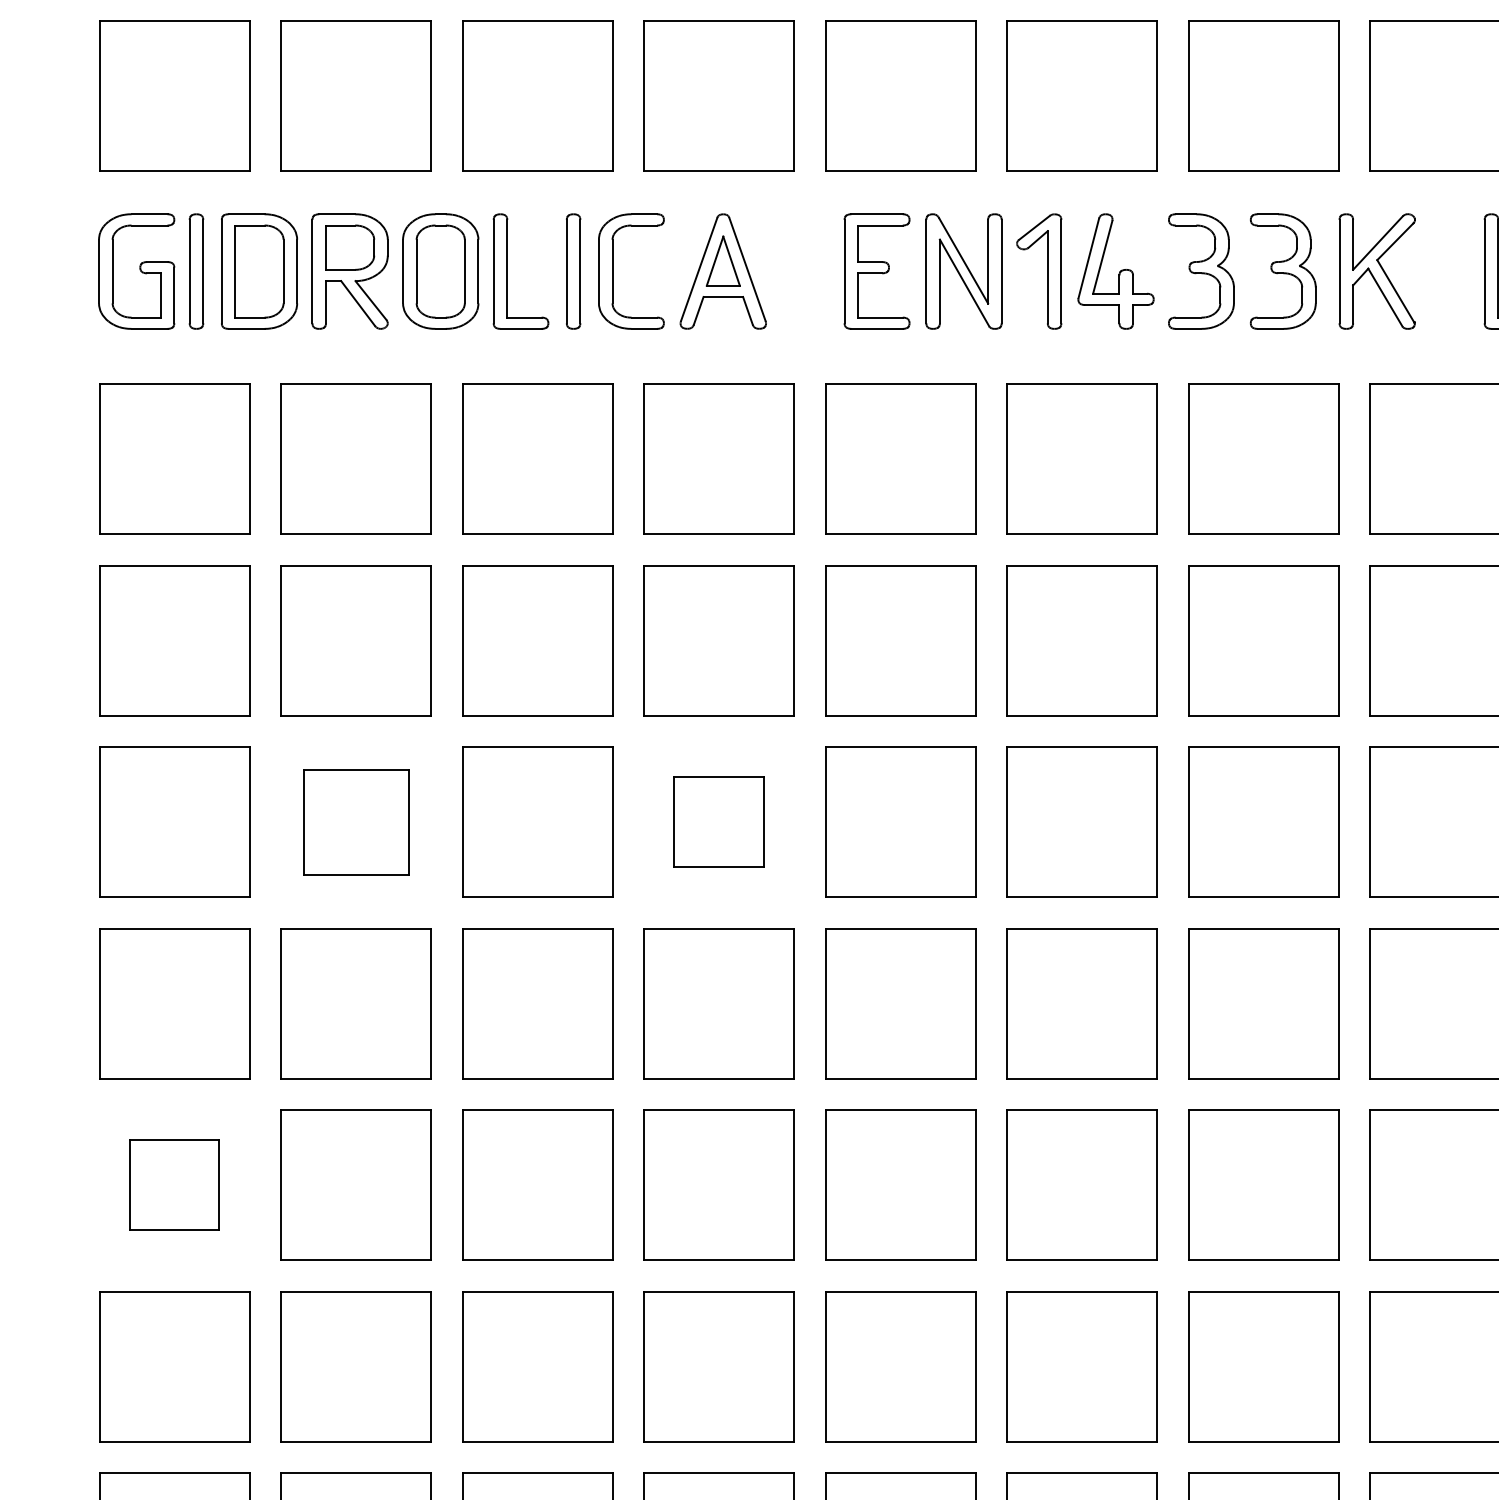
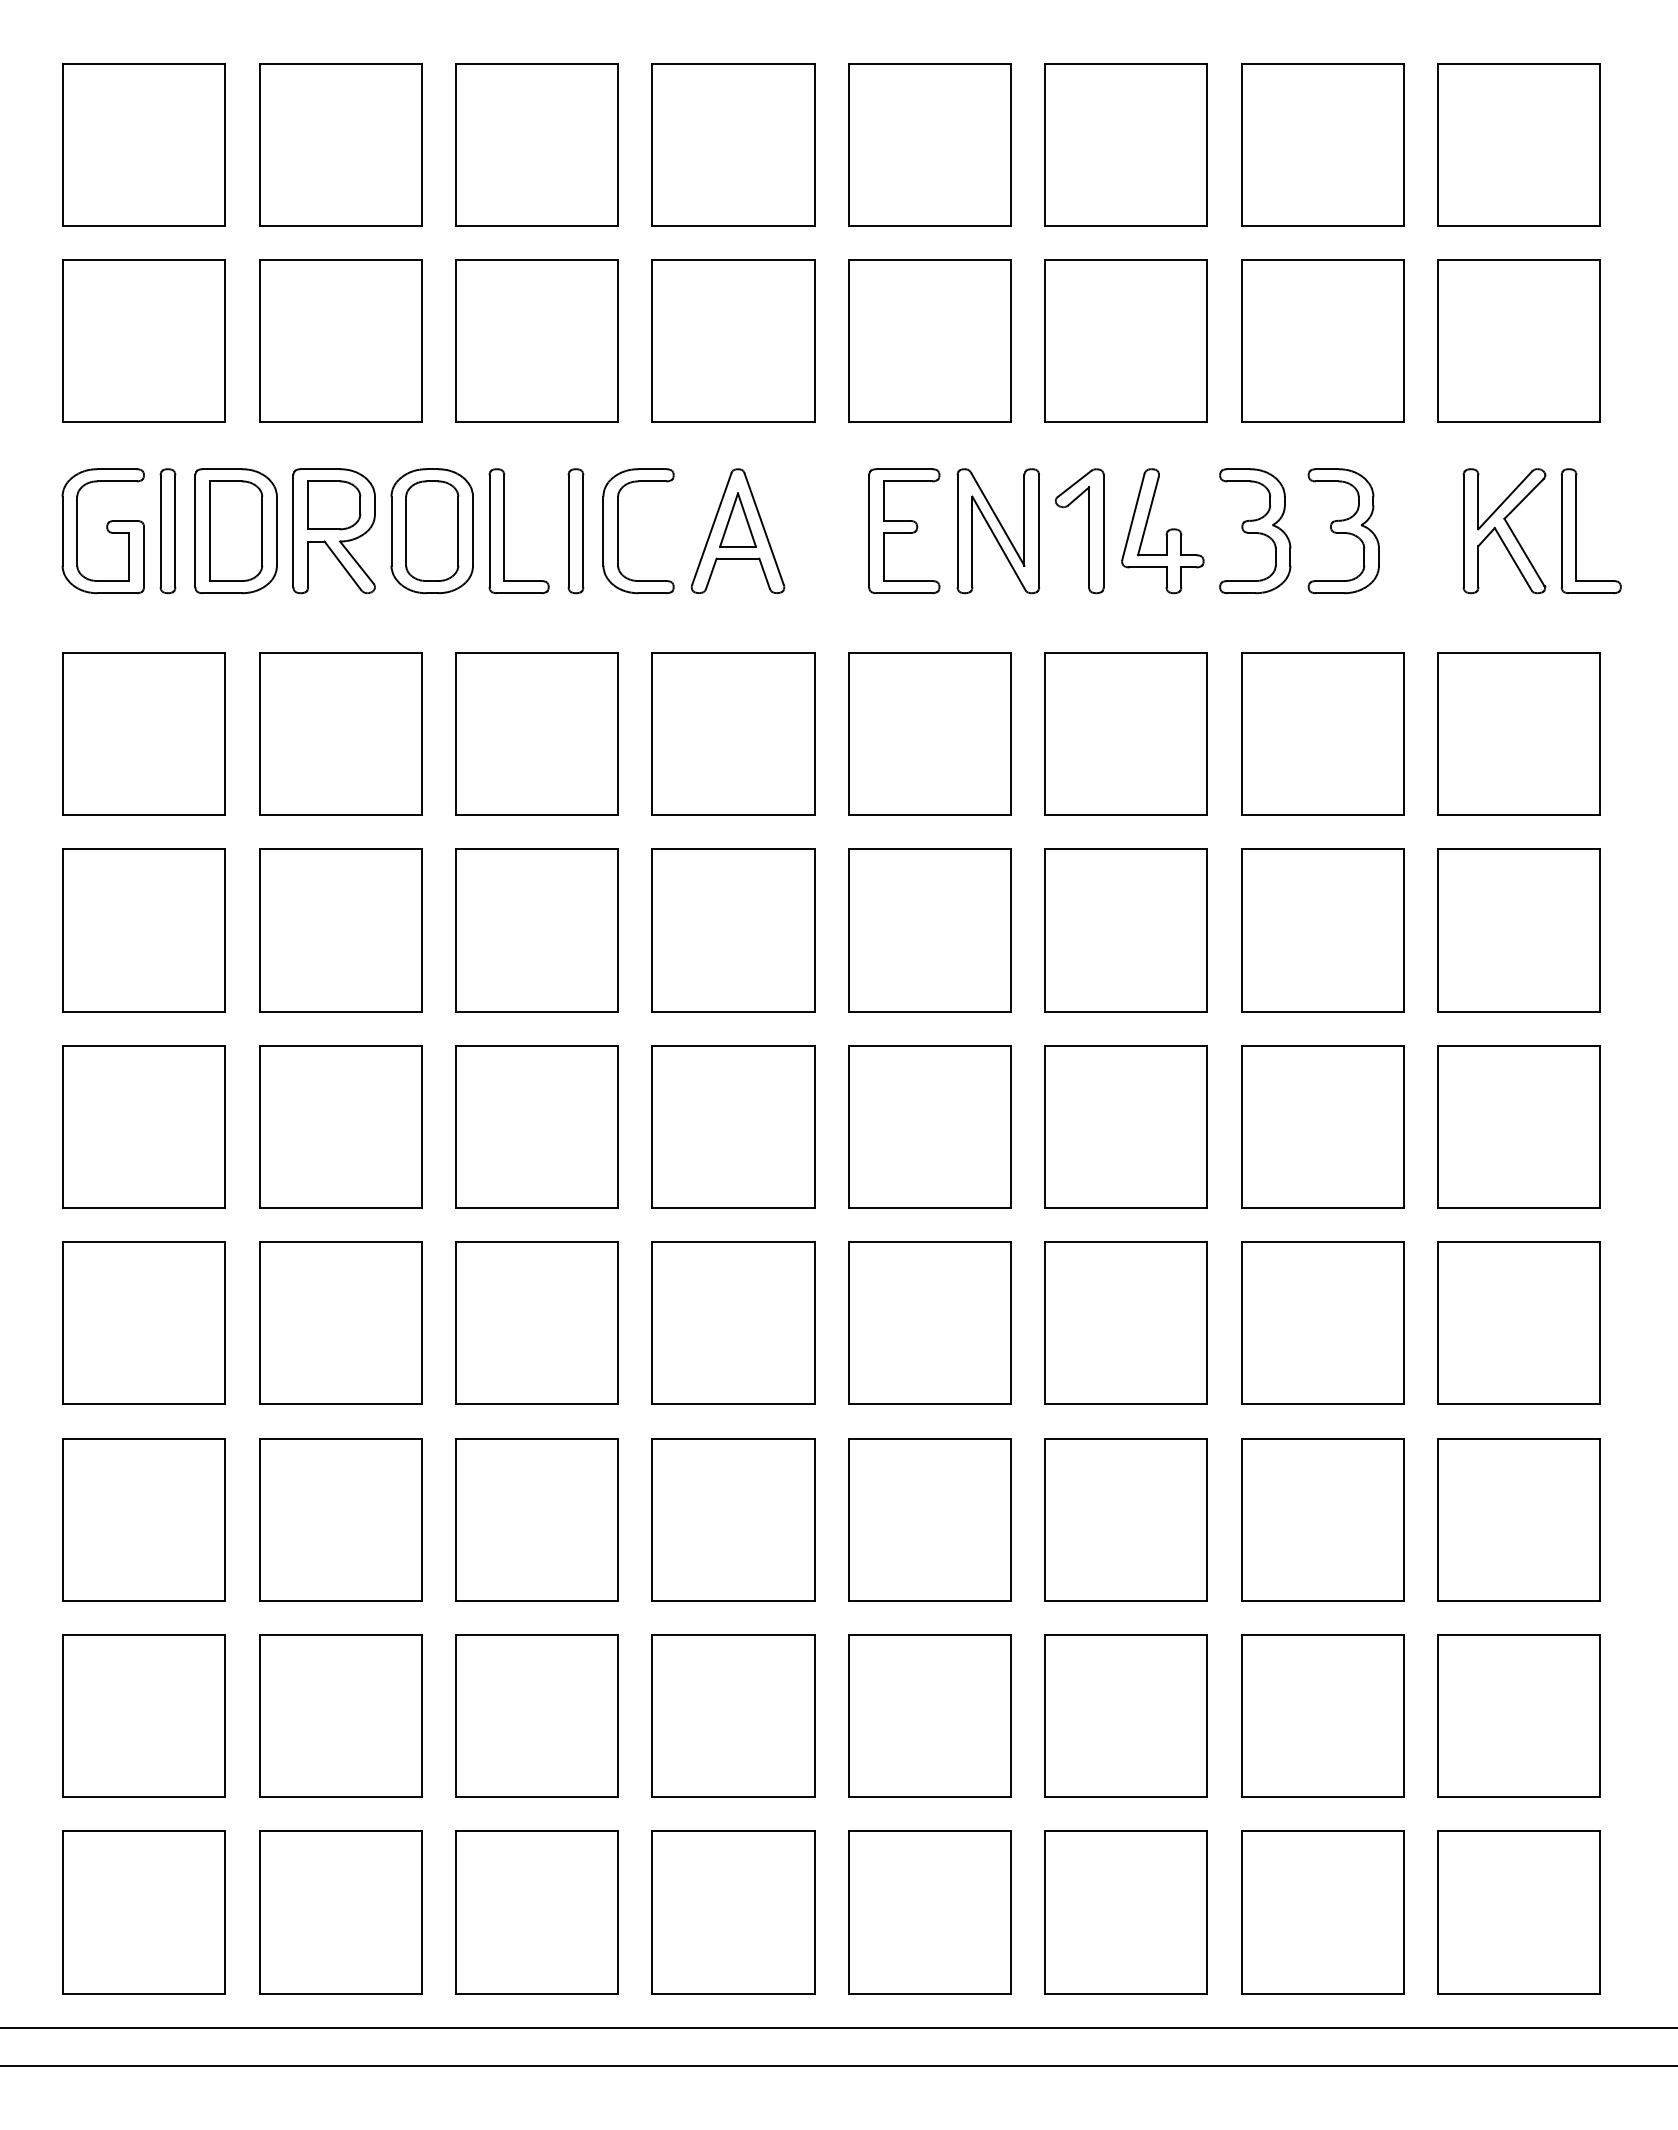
part: (1377, 271) -> (1504, 531), moved
part: (355, 821) -> (340, 1126), size x1.43
part: (719, 821) -> (733, 1126), size x1.67
part: (173, 1185) -> (143, 1519), size x1.67

